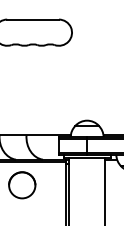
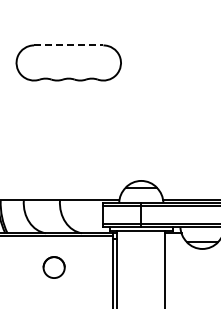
line: (32, 19) -> (68, 45), solid -> dashed
part: (21, 185) -> (53, 267), size x0.6

